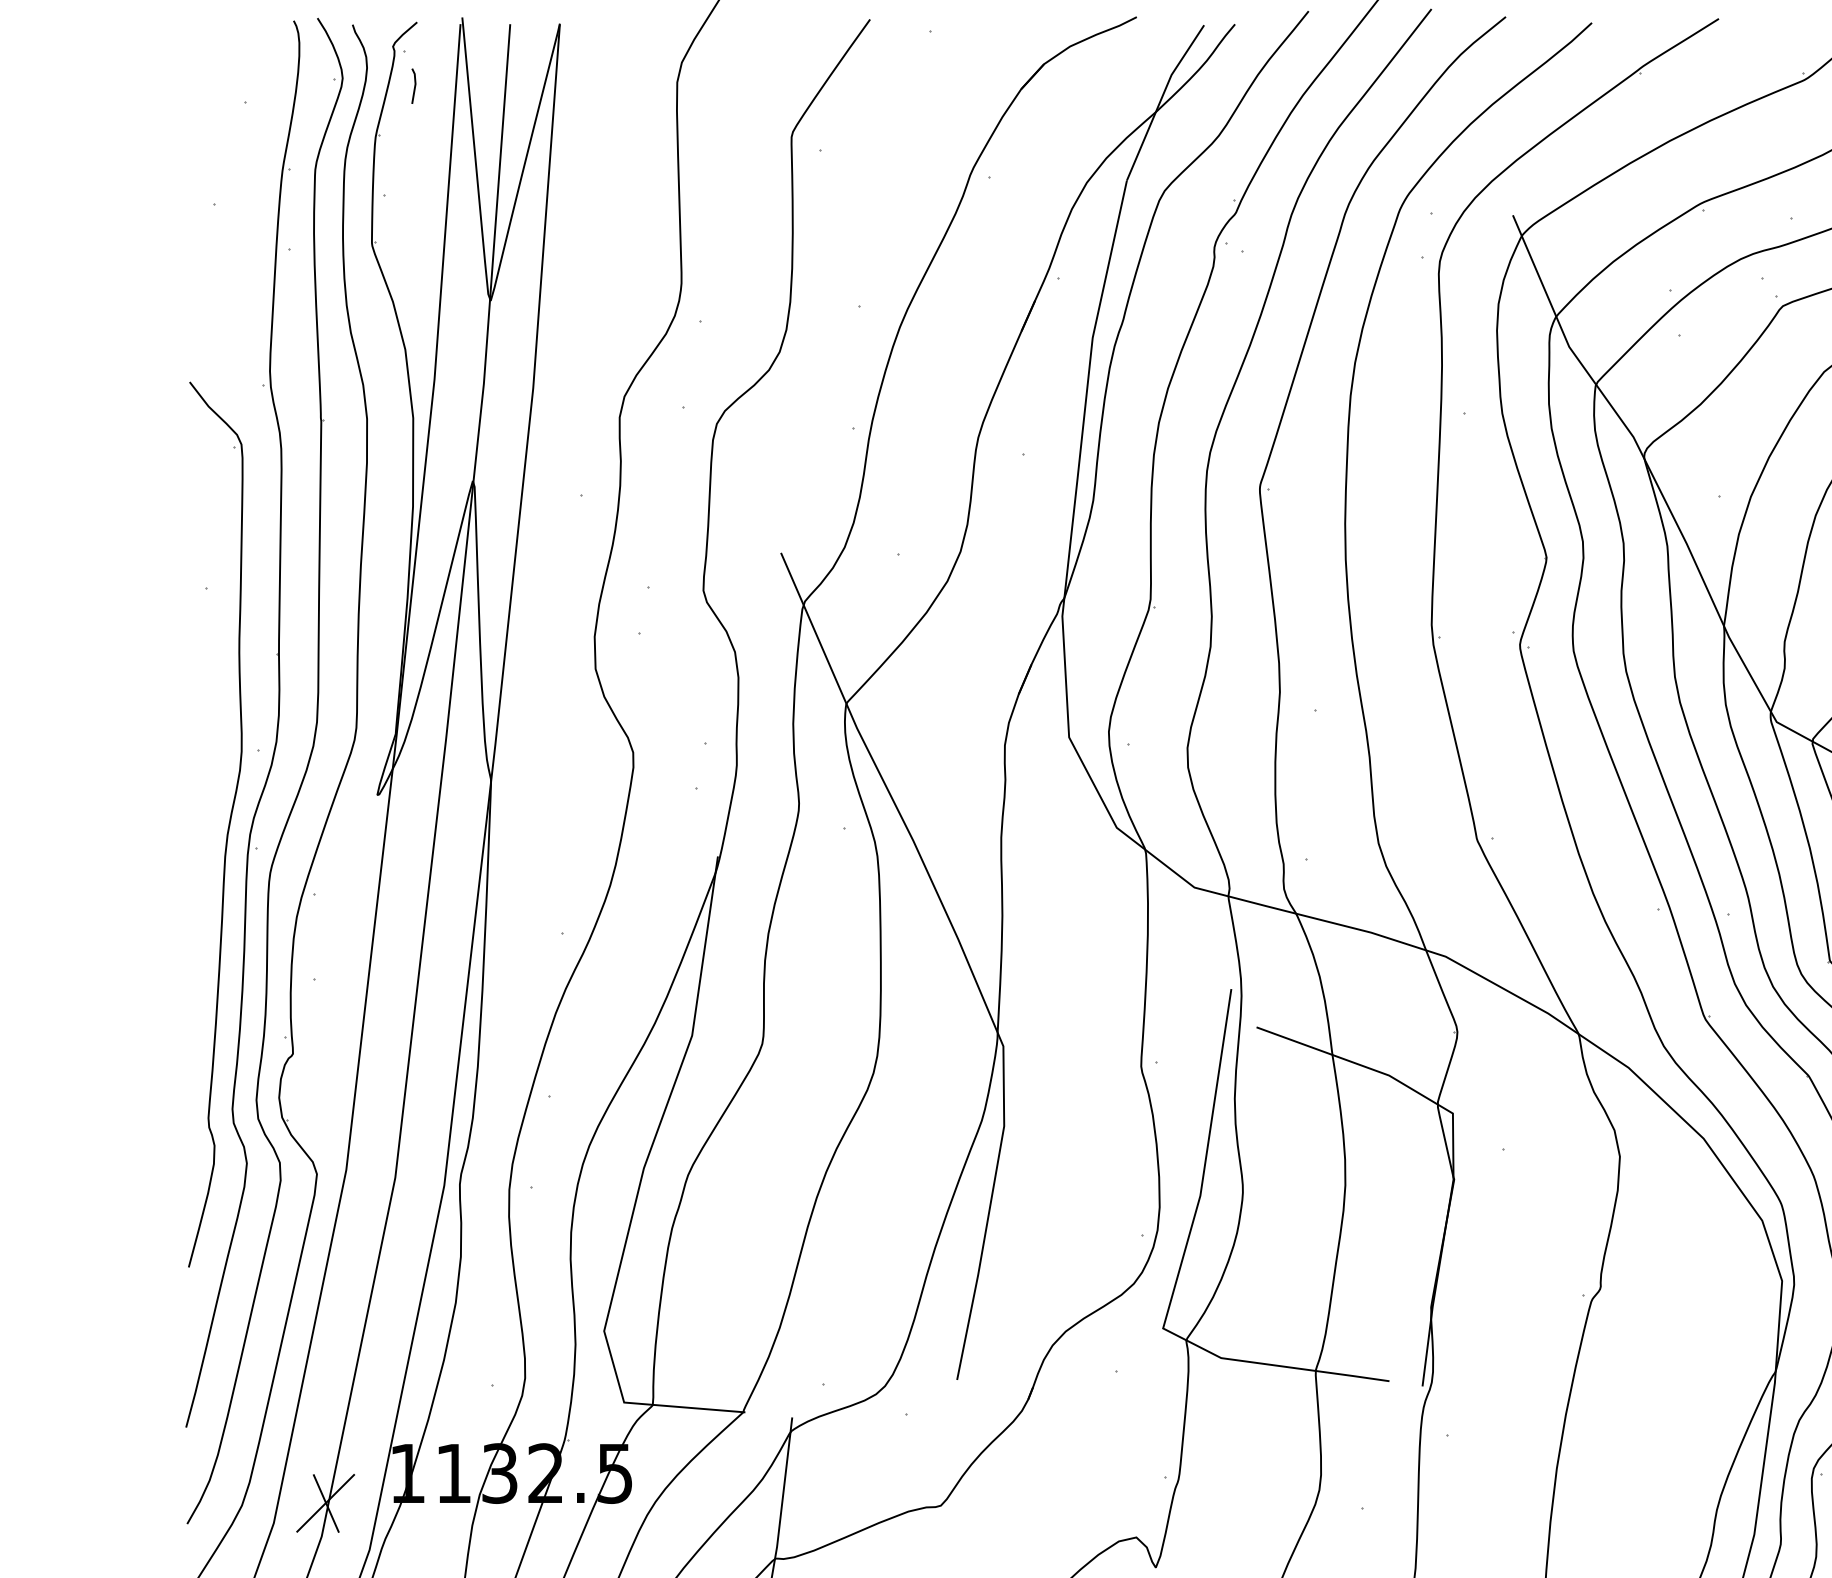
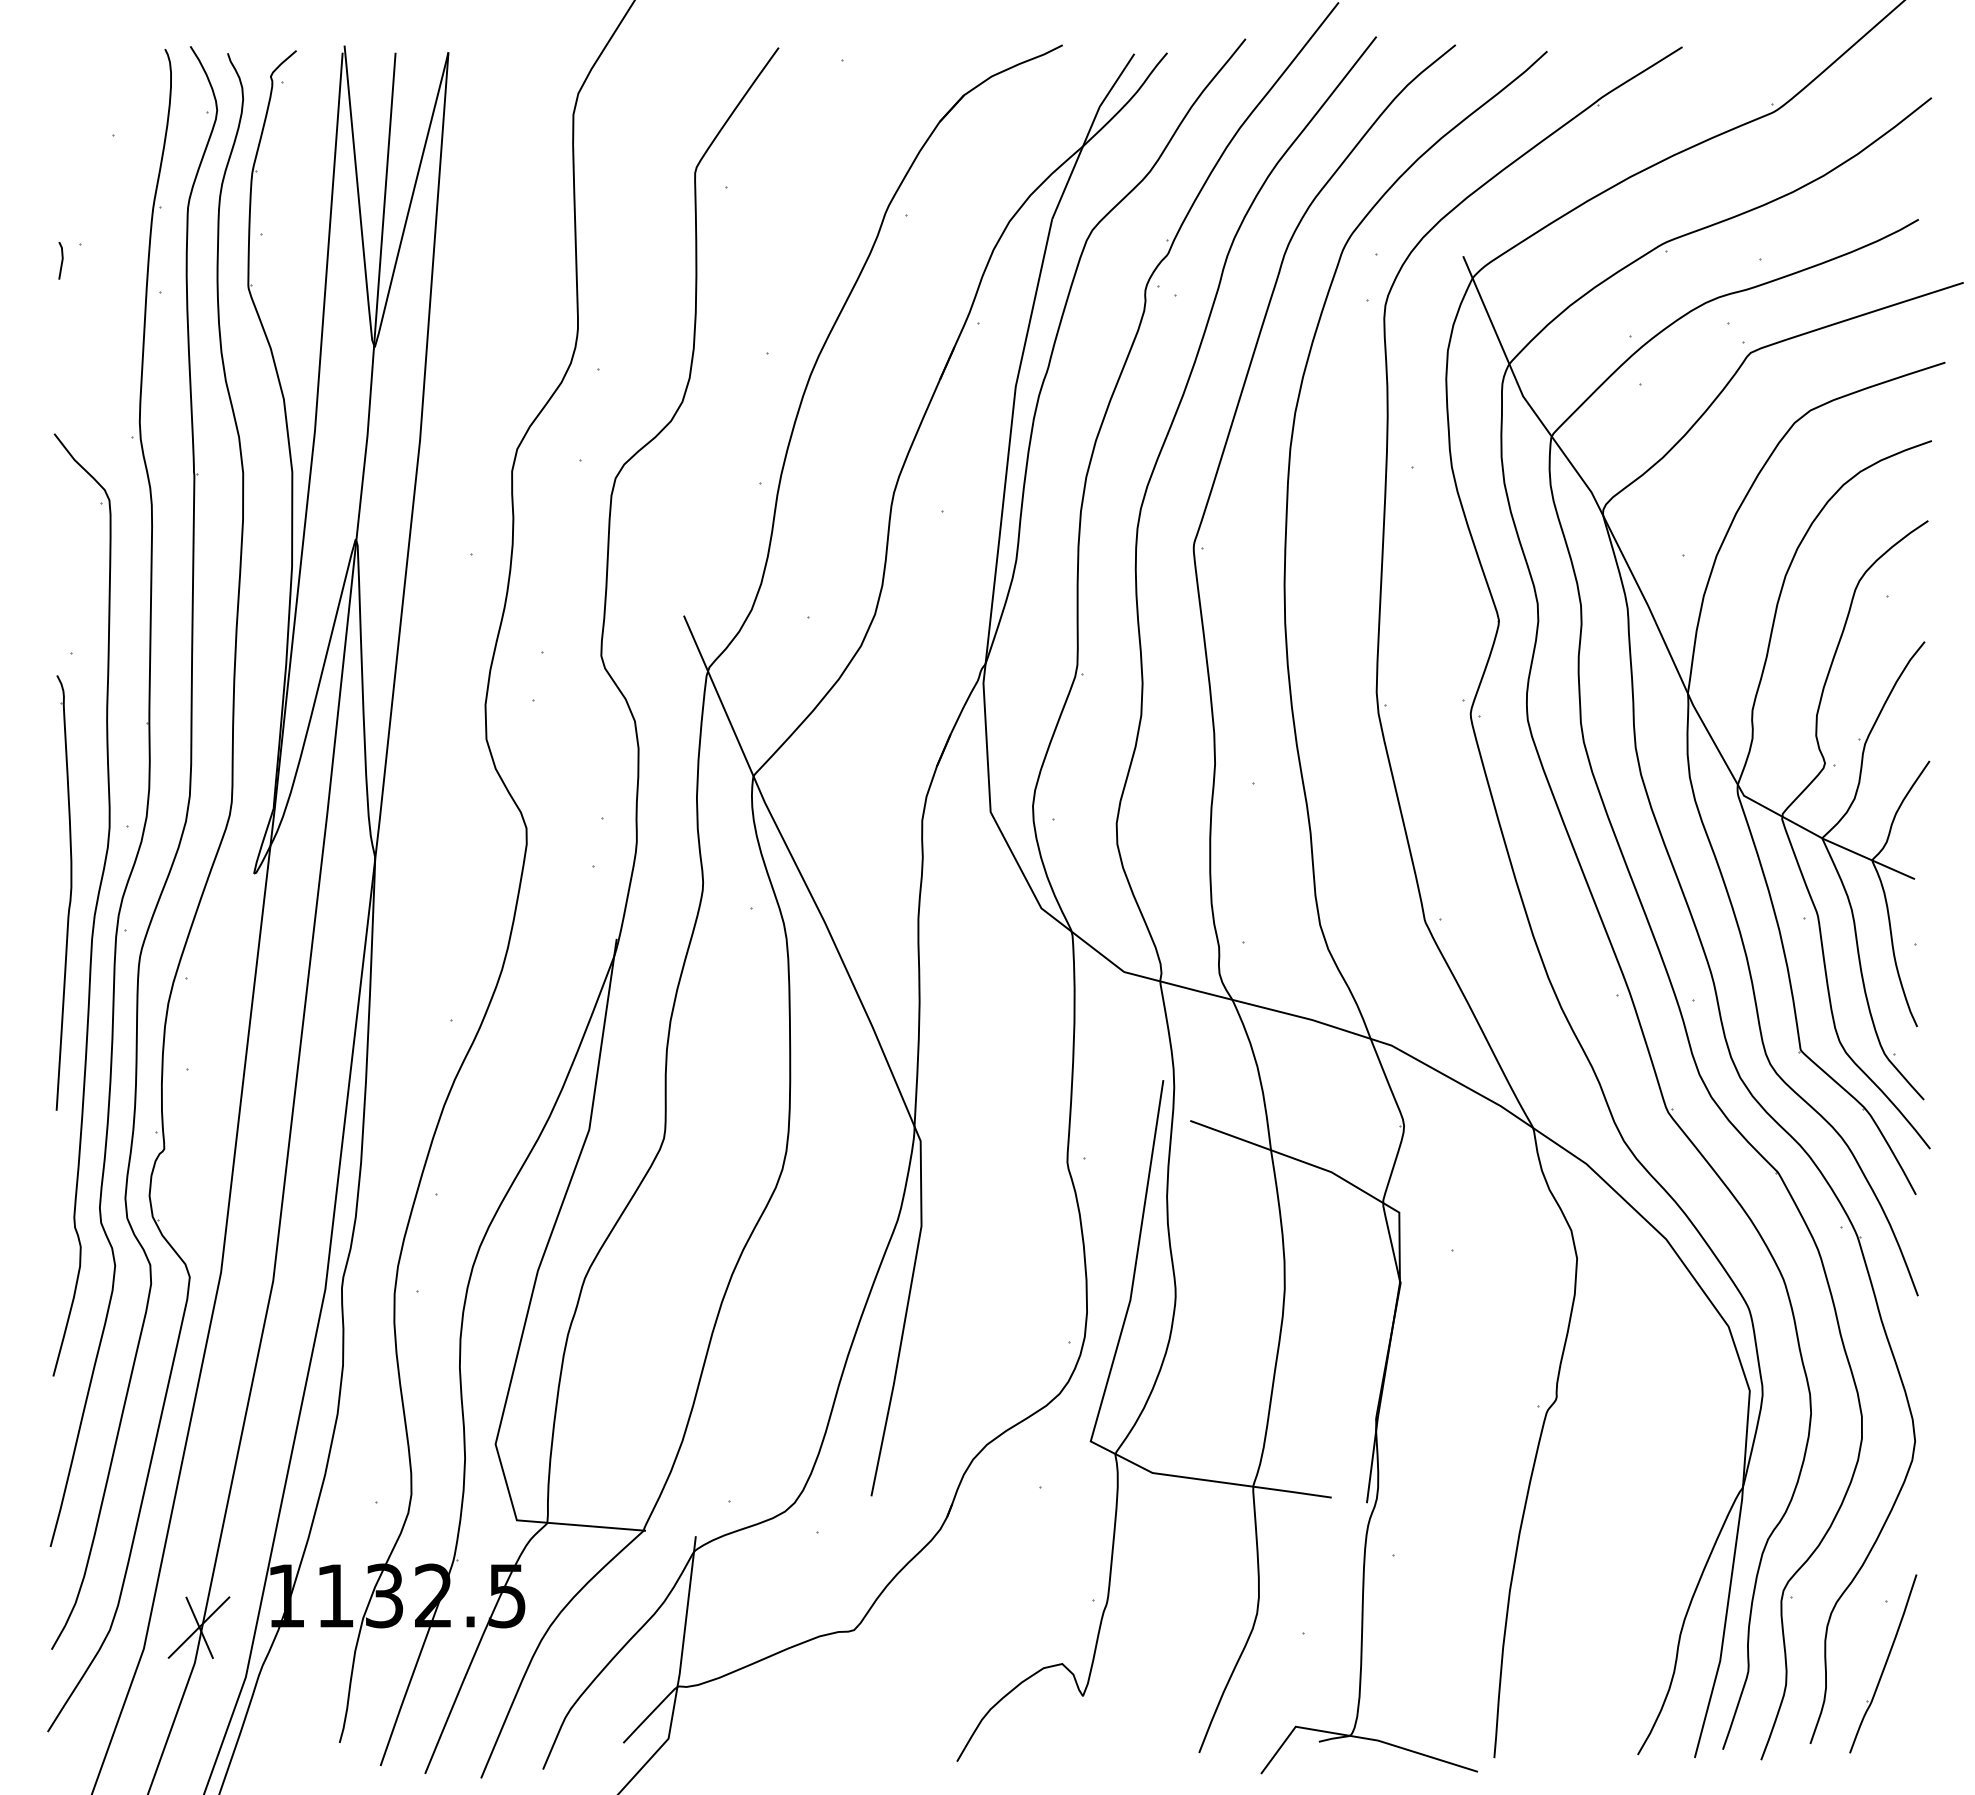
line: (414, 85) -> (61, 260), moved
part: (203, 815) -> (69, 895), added

